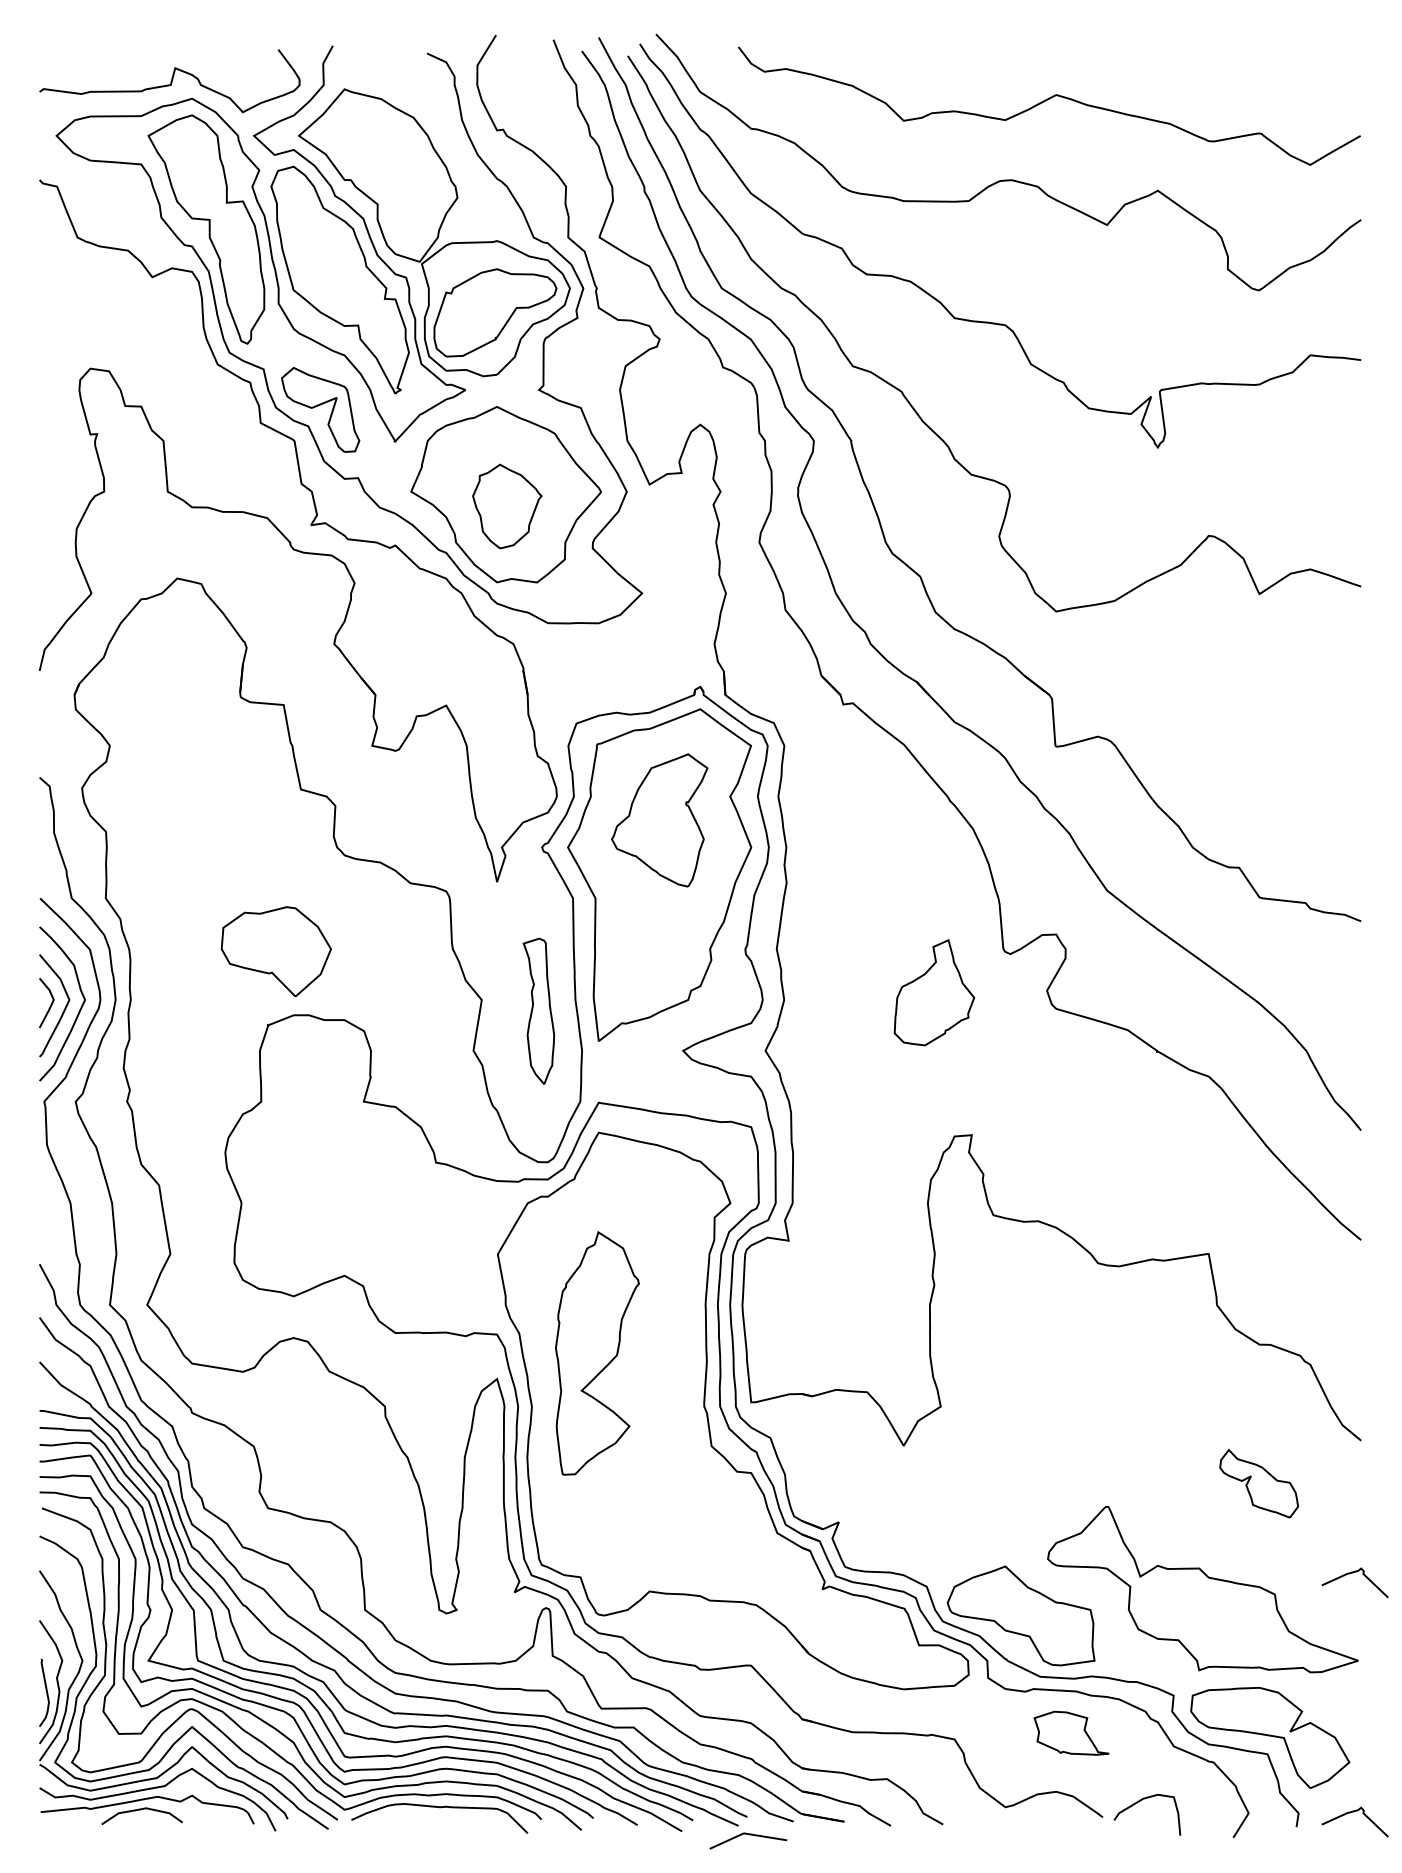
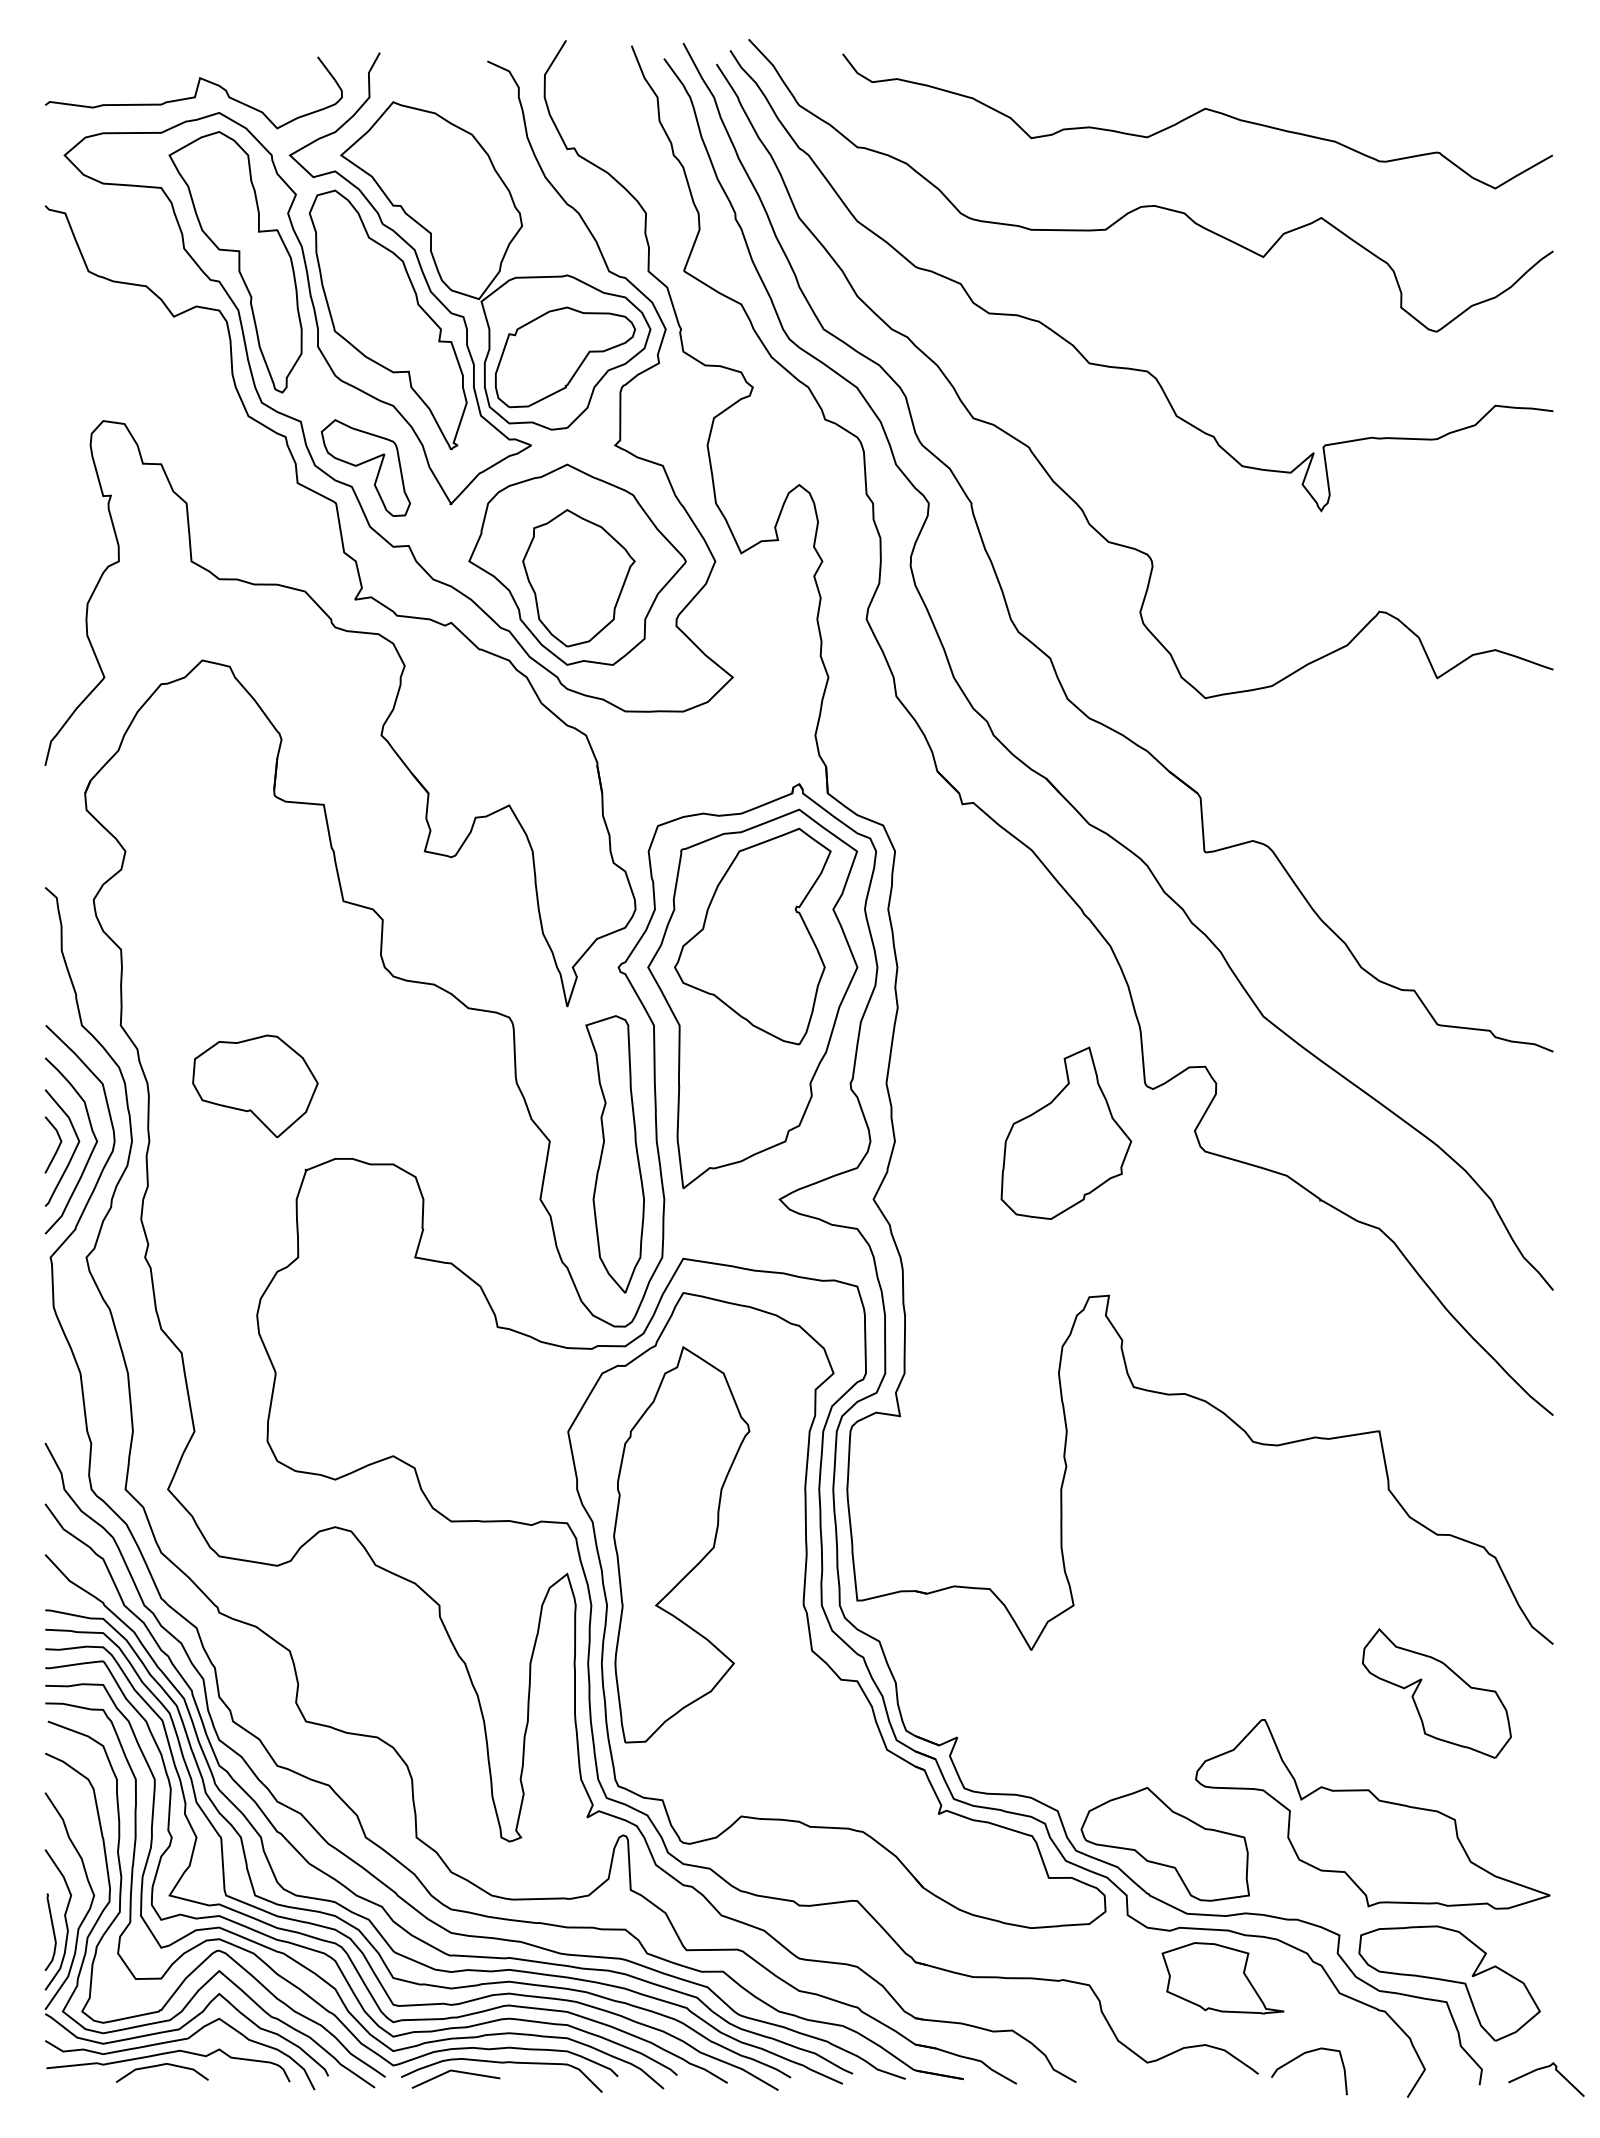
part: (506, 506) -> (578, 578), size x1.43
part: (659, 820) -> (752, 936), size x1.43
part: (276, 950) -> (255, 1085), moved
part: (934, 992) -> (1066, 1132), size x1.43
part: (538, 1011) -> (614, 1154), size x1.67
part: (597, 1353) -> (681, 1544), size x1.43
part: (1258, 1483) -> (1436, 1693), size x1.67
curve: (1354, 1573) -> (1545, 1795), removed
part: (1071, 1733) -> (1222, 1978), size x1.43
line: (747, 1835) -> (455, 2072), moved

